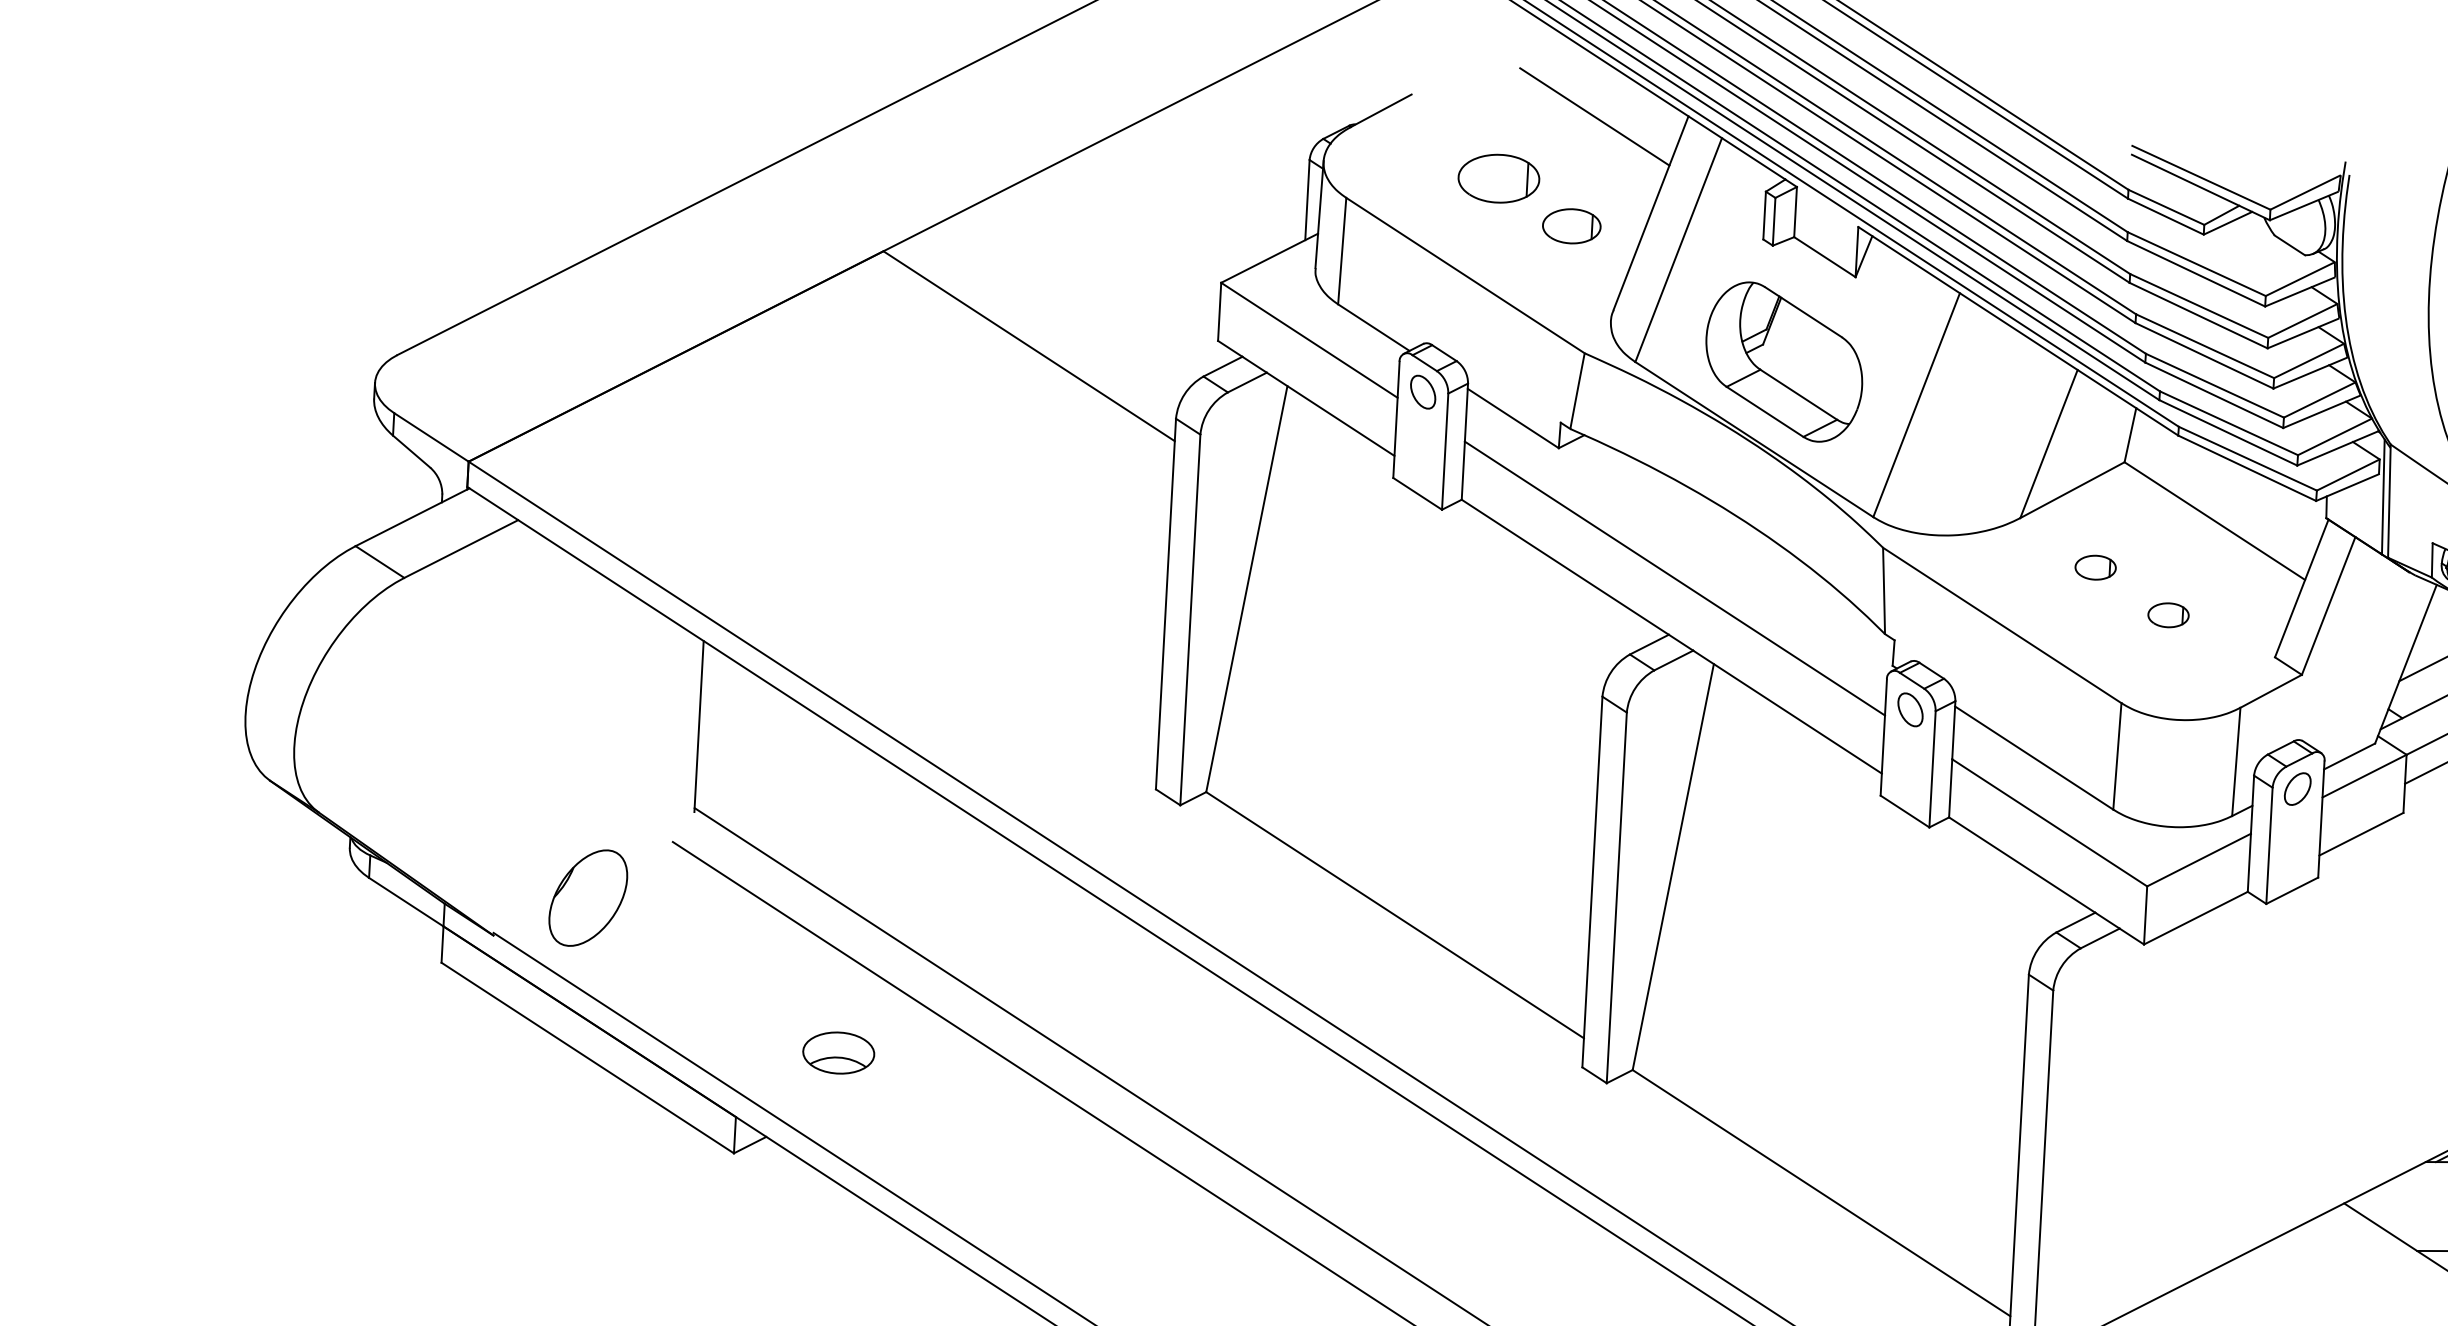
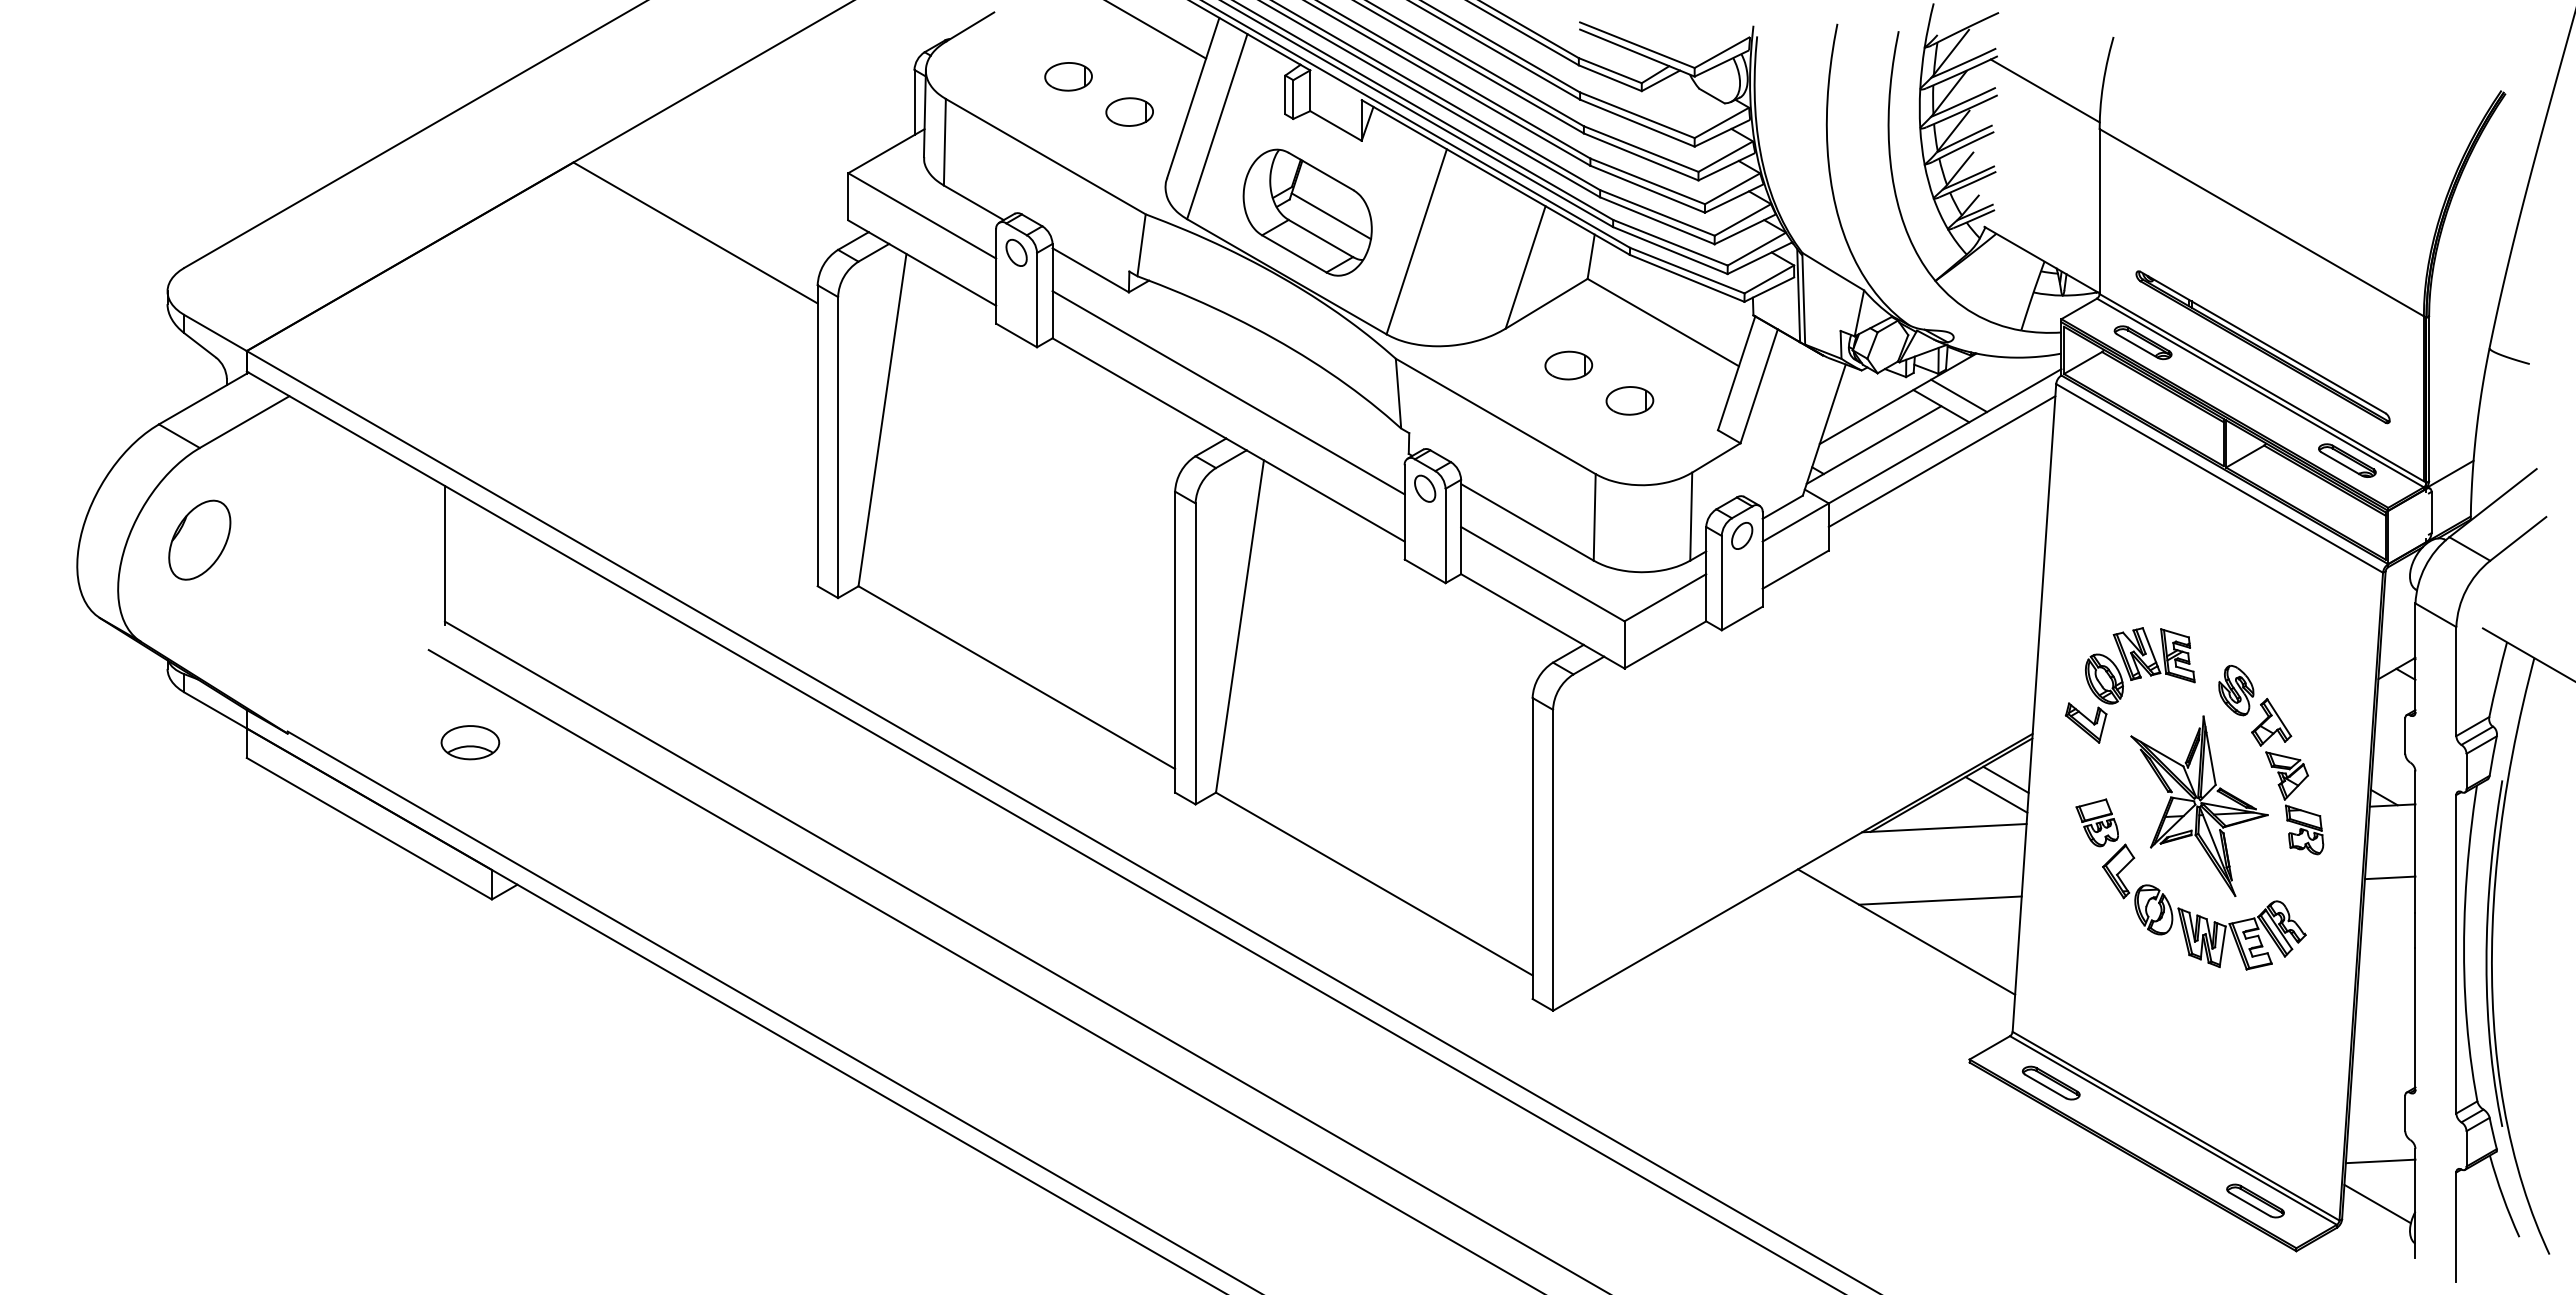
part: (1498, 178) -> (1068, 76), size x0.71
line: (1813, 368) -> (1331, 216), added
part: (2095, 567) -> (1568, 365), size x1.43
part: (2168, 614) -> (1629, 400), size x1.43
part: (587, 897) -> (199, 539), moved
part: (838, 1052) -> (470, 742), moved

